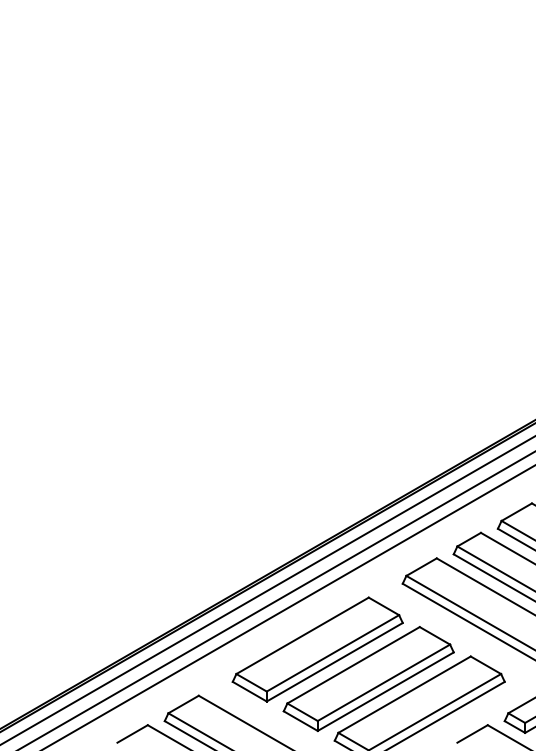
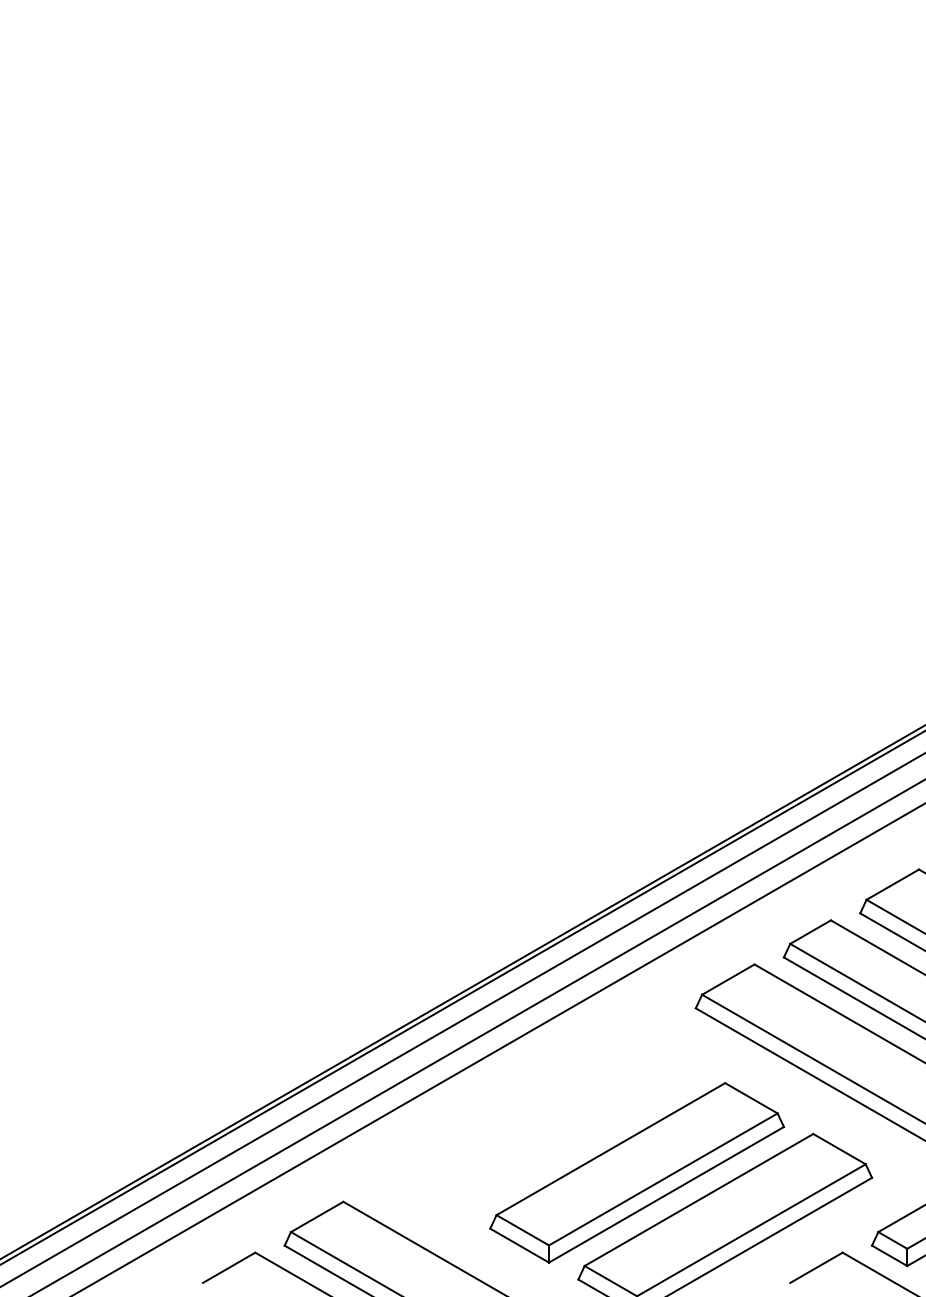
part: (317, 649) -> (548, 1121), removed

